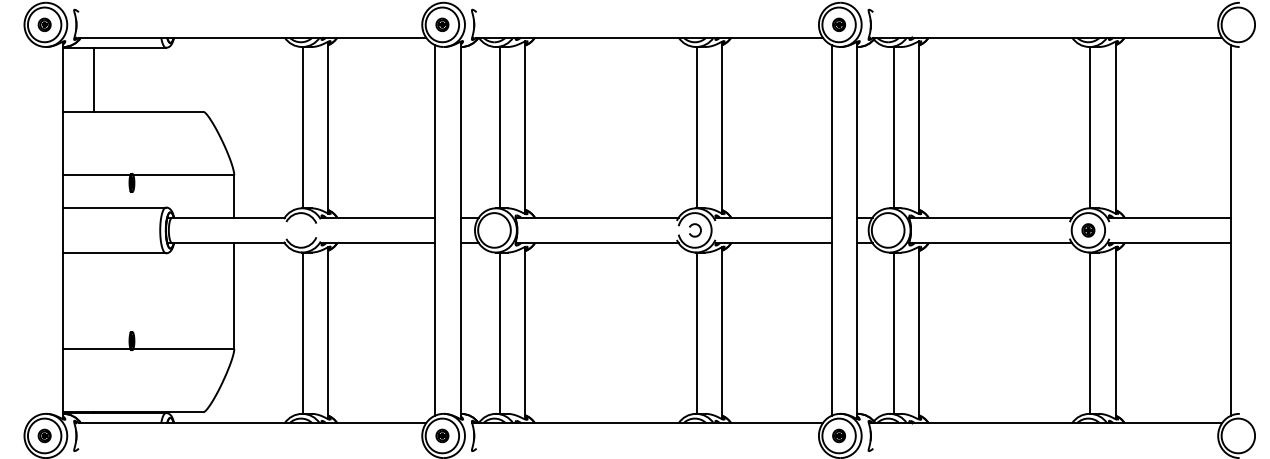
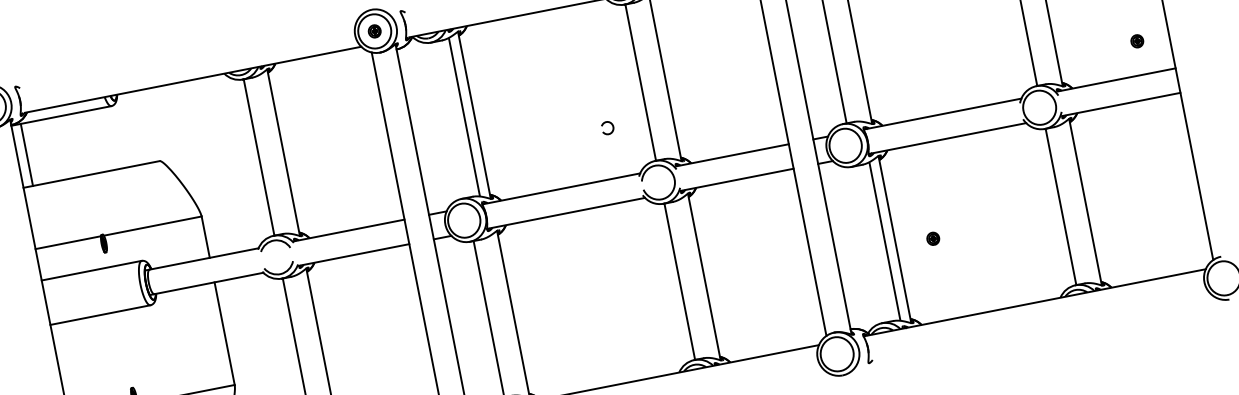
line: (93, 79) -> (26, 154), moved
line: (499, 127) -> (464, 117), moved
curve: (699, 228) -> (611, 125), moved
part: (1088, 230) -> (1137, 41), moved
line: (893, 332) -> (884, 240), moved
part: (839, 435) -> (933, 238), moved

